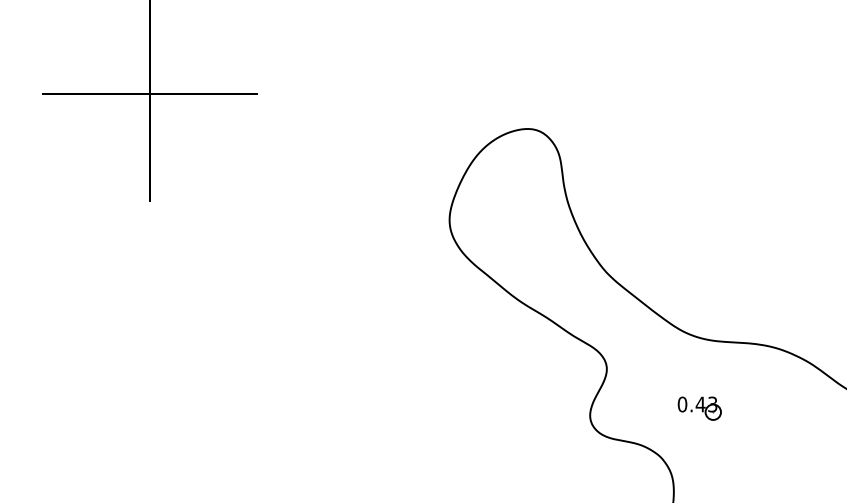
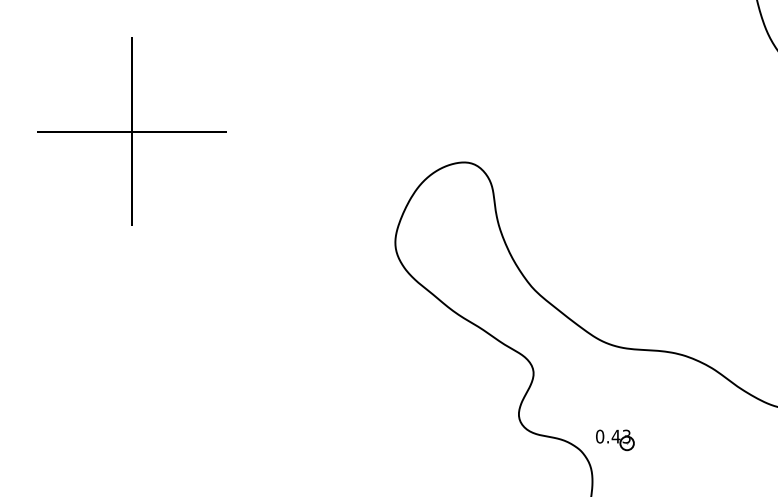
part: (700, 408) -> (615, 440), moved

